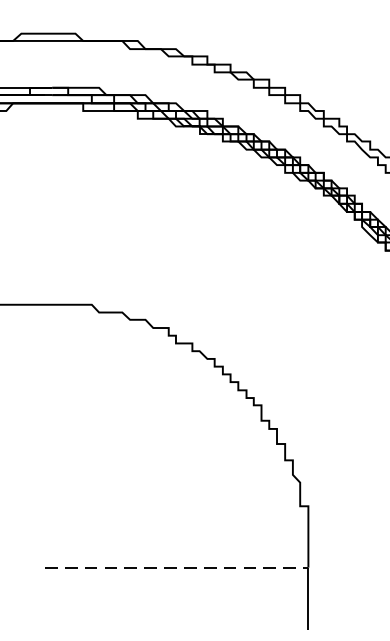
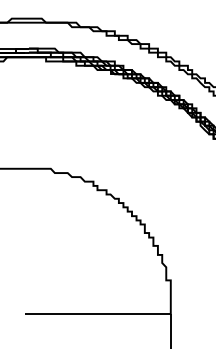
line: (176, 567) -> (97, 314), dashed -> solid

